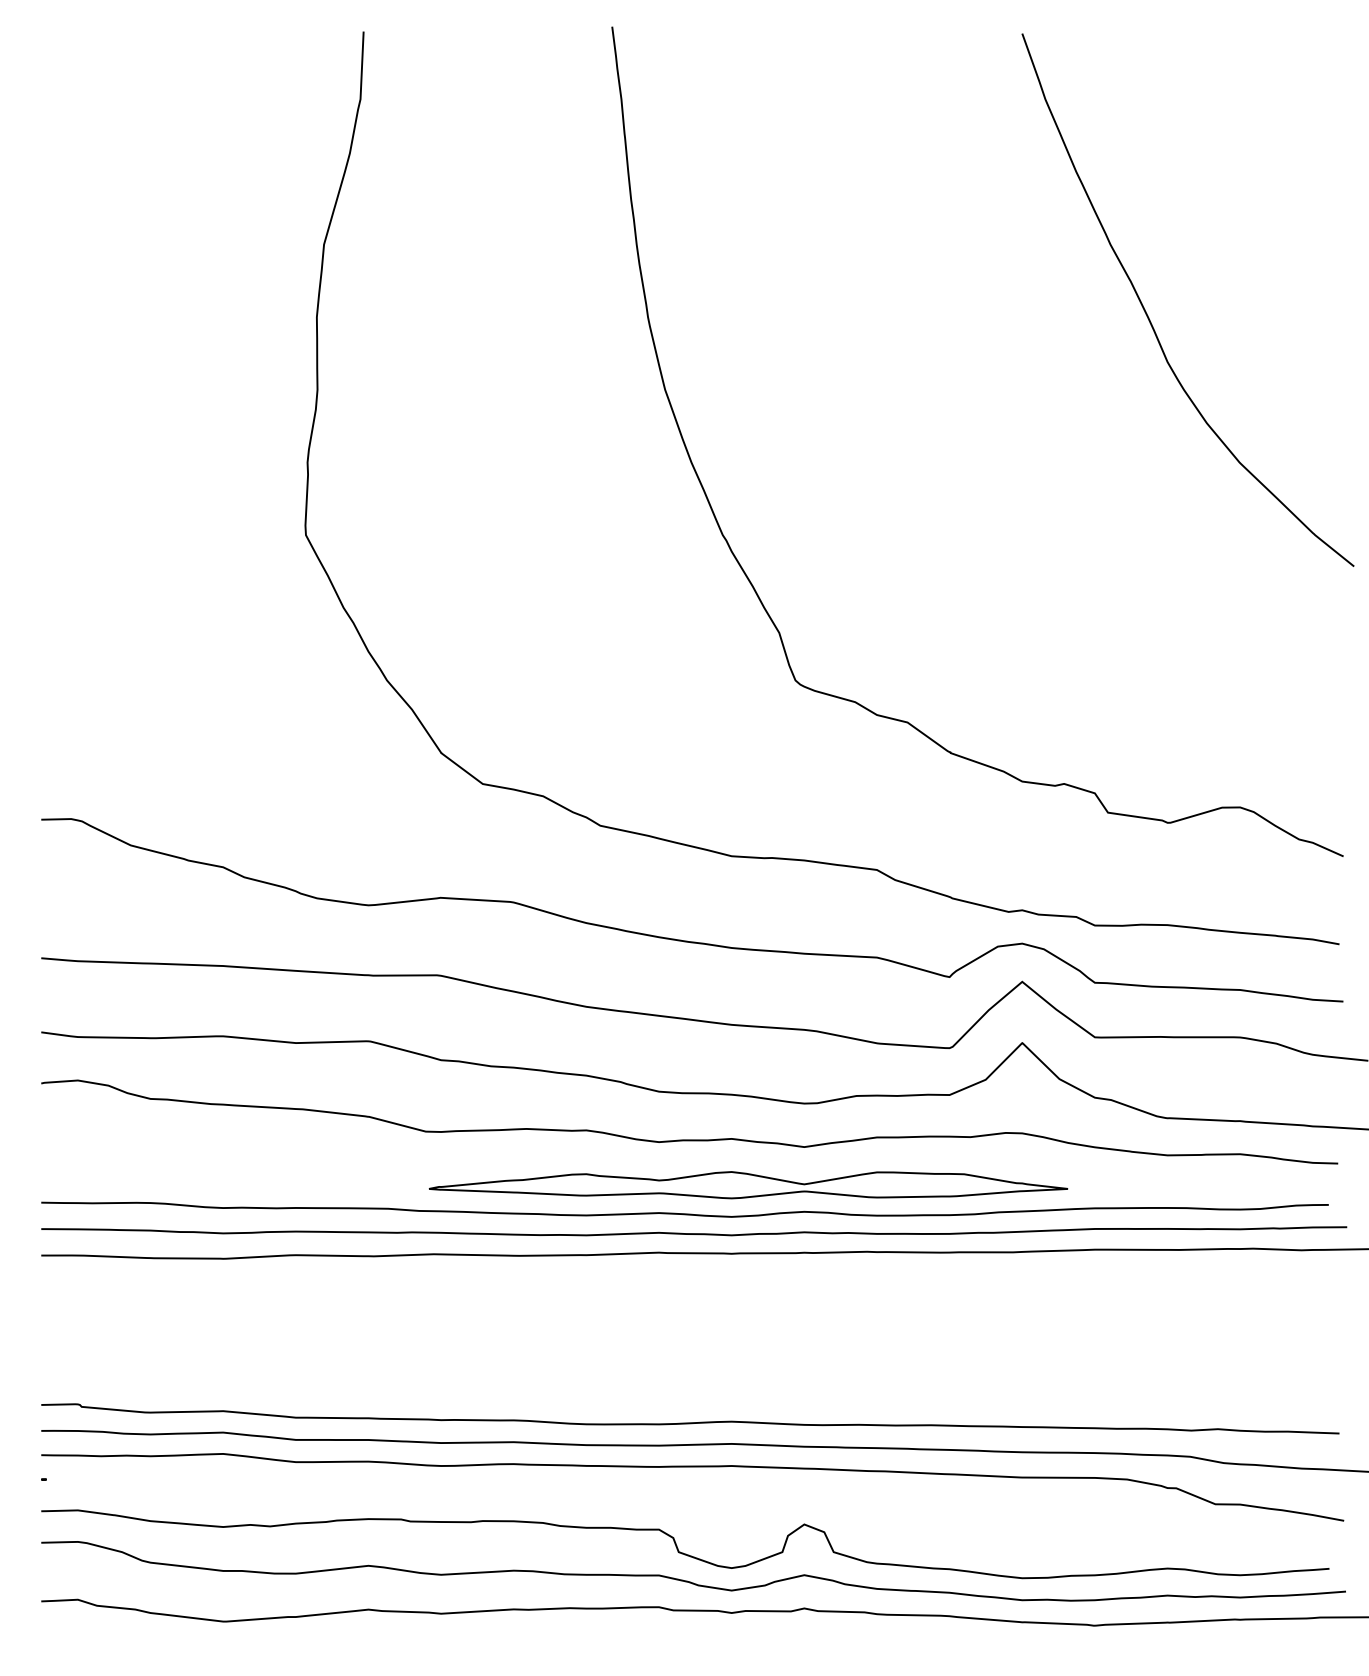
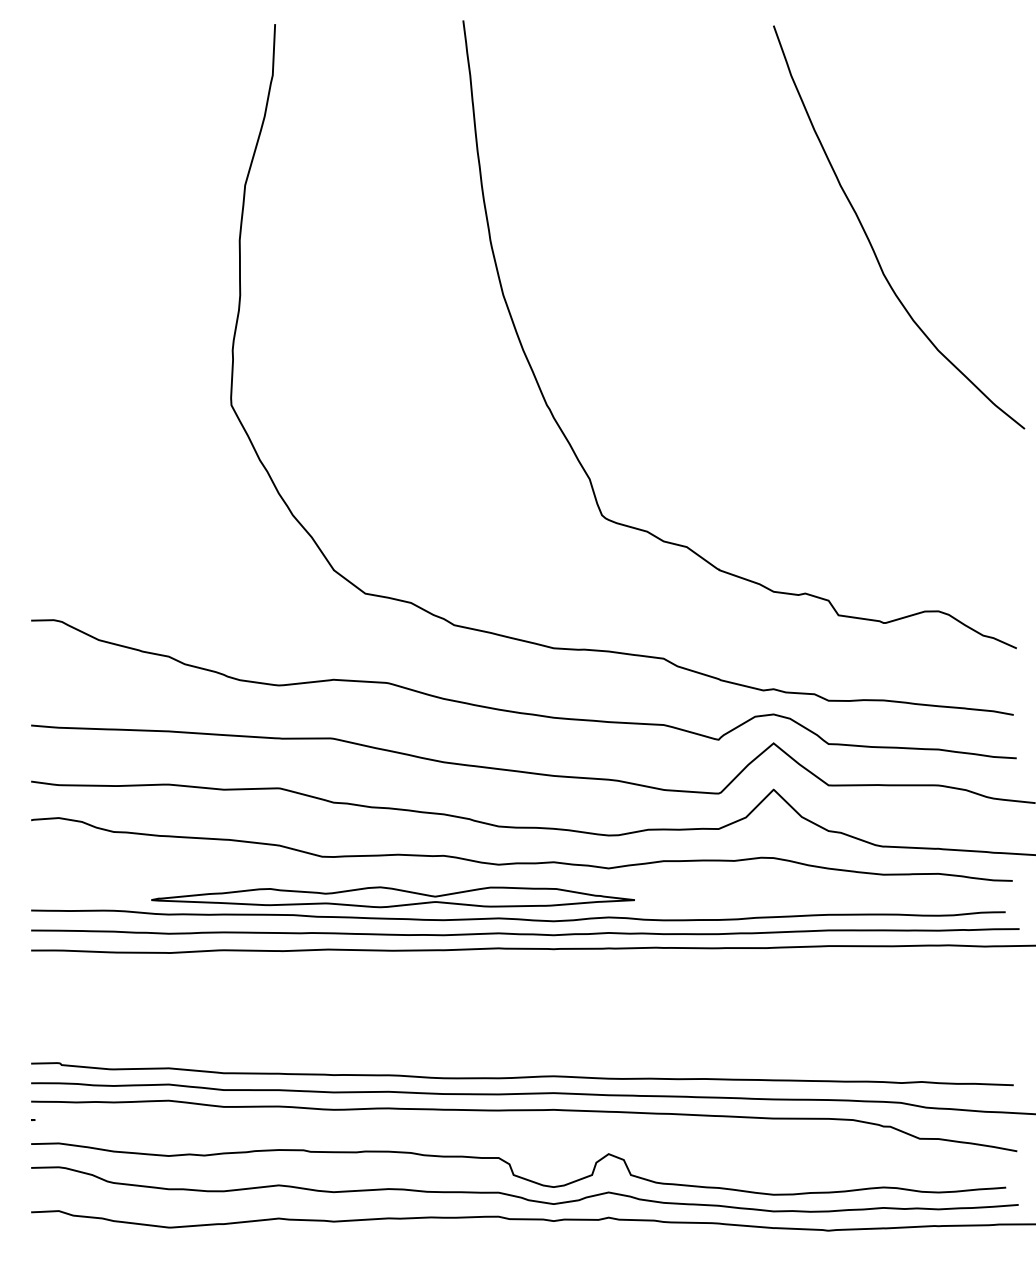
part: (748, 1185) -> (393, 897), moved

